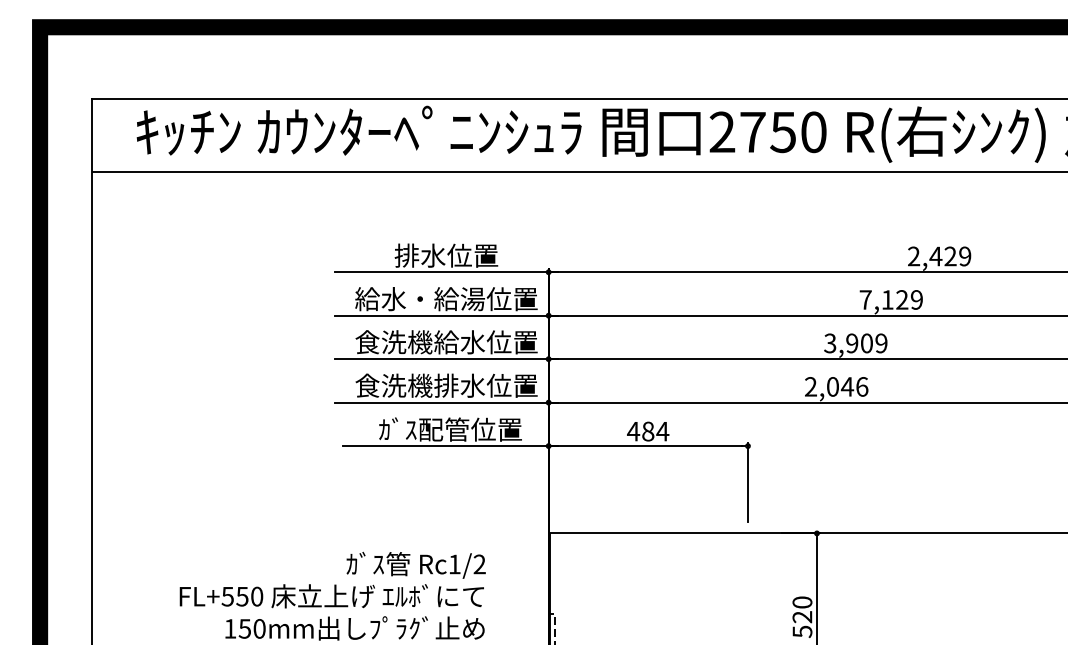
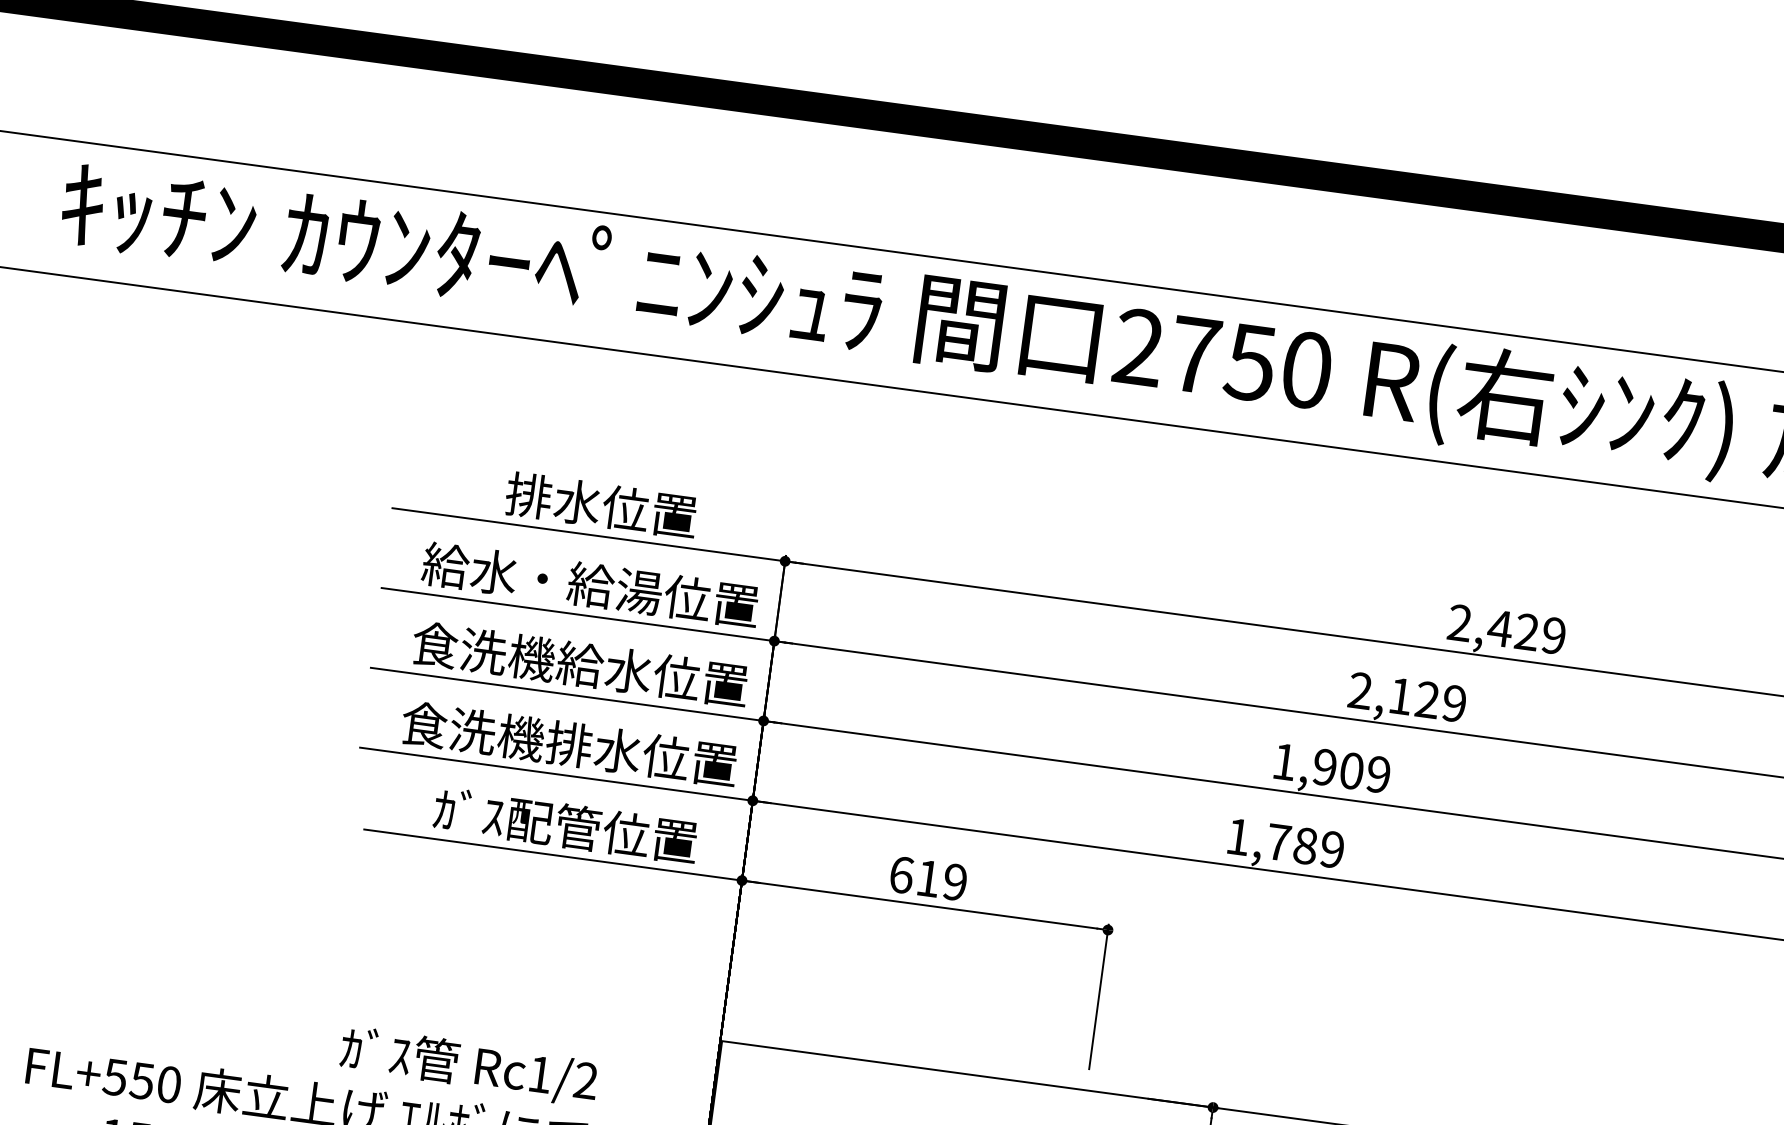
text: (865, 299) -> (1360, 690), 7,129 -> 2,129
text: (830, 343) -> (1285, 762), 3,909 -> 1,909
text: (836, 386) -> (1285, 842), 2,046 -> 1,789
text: (648, 431) -> (928, 878), 484 -> 619

